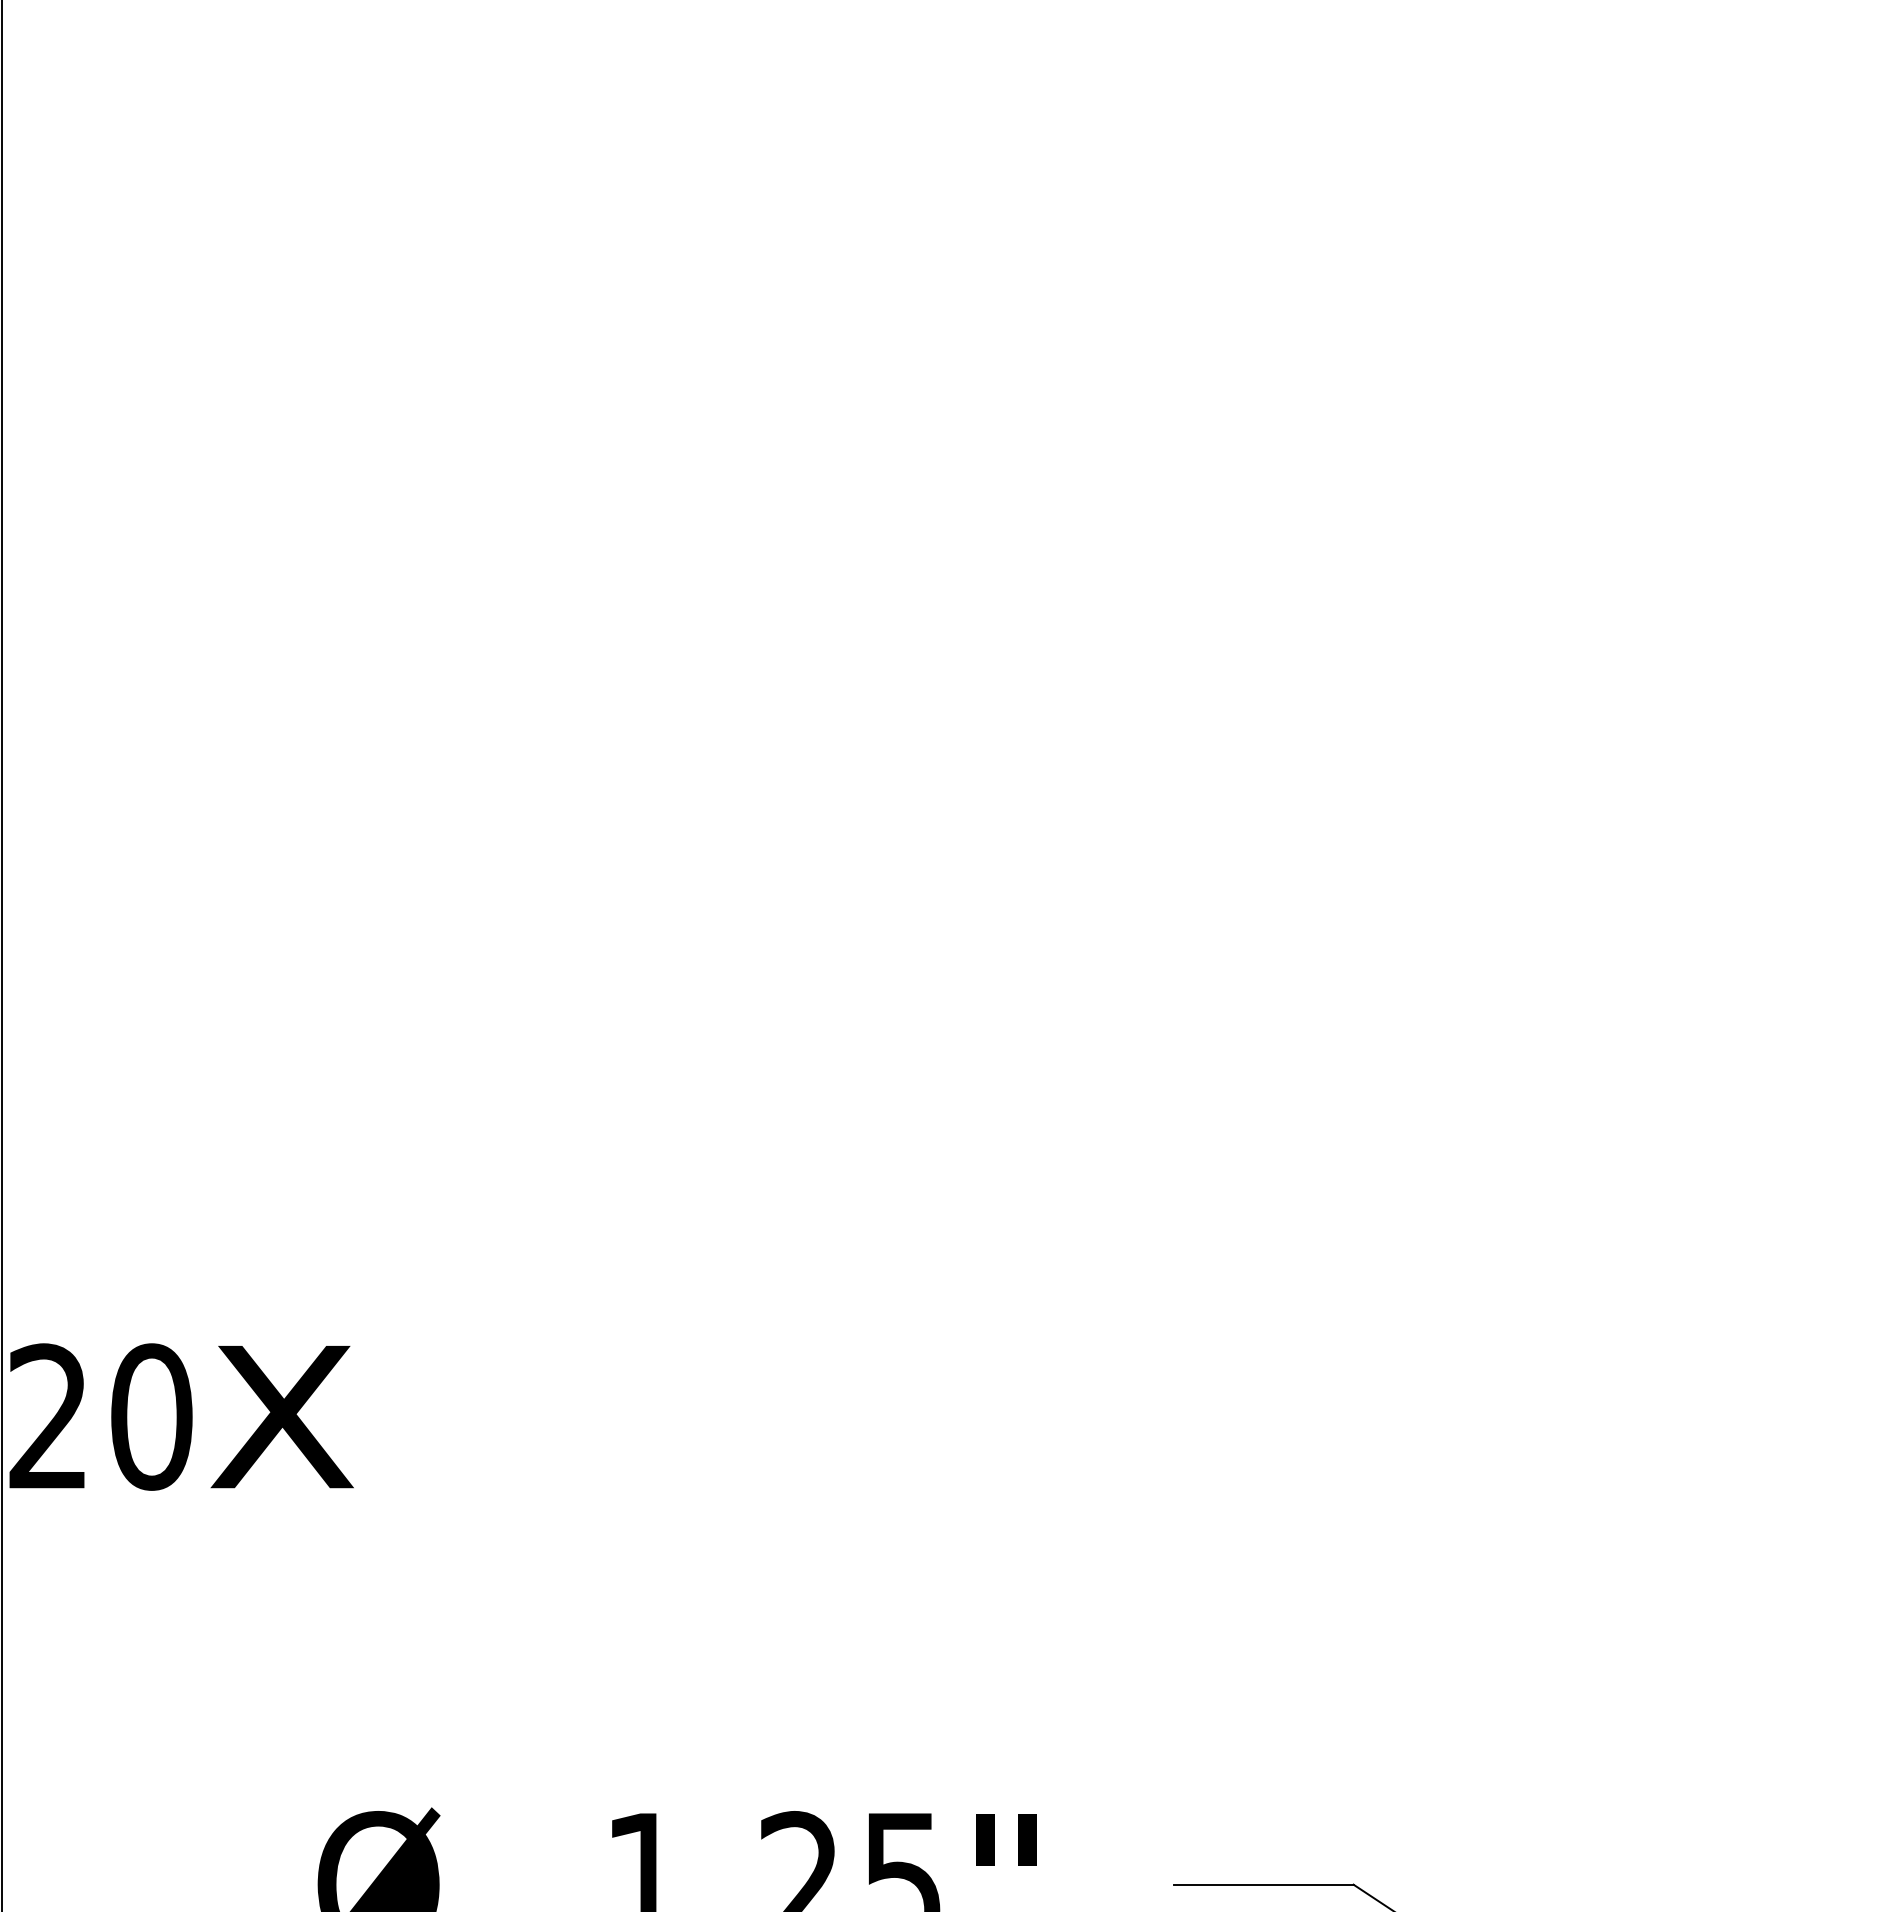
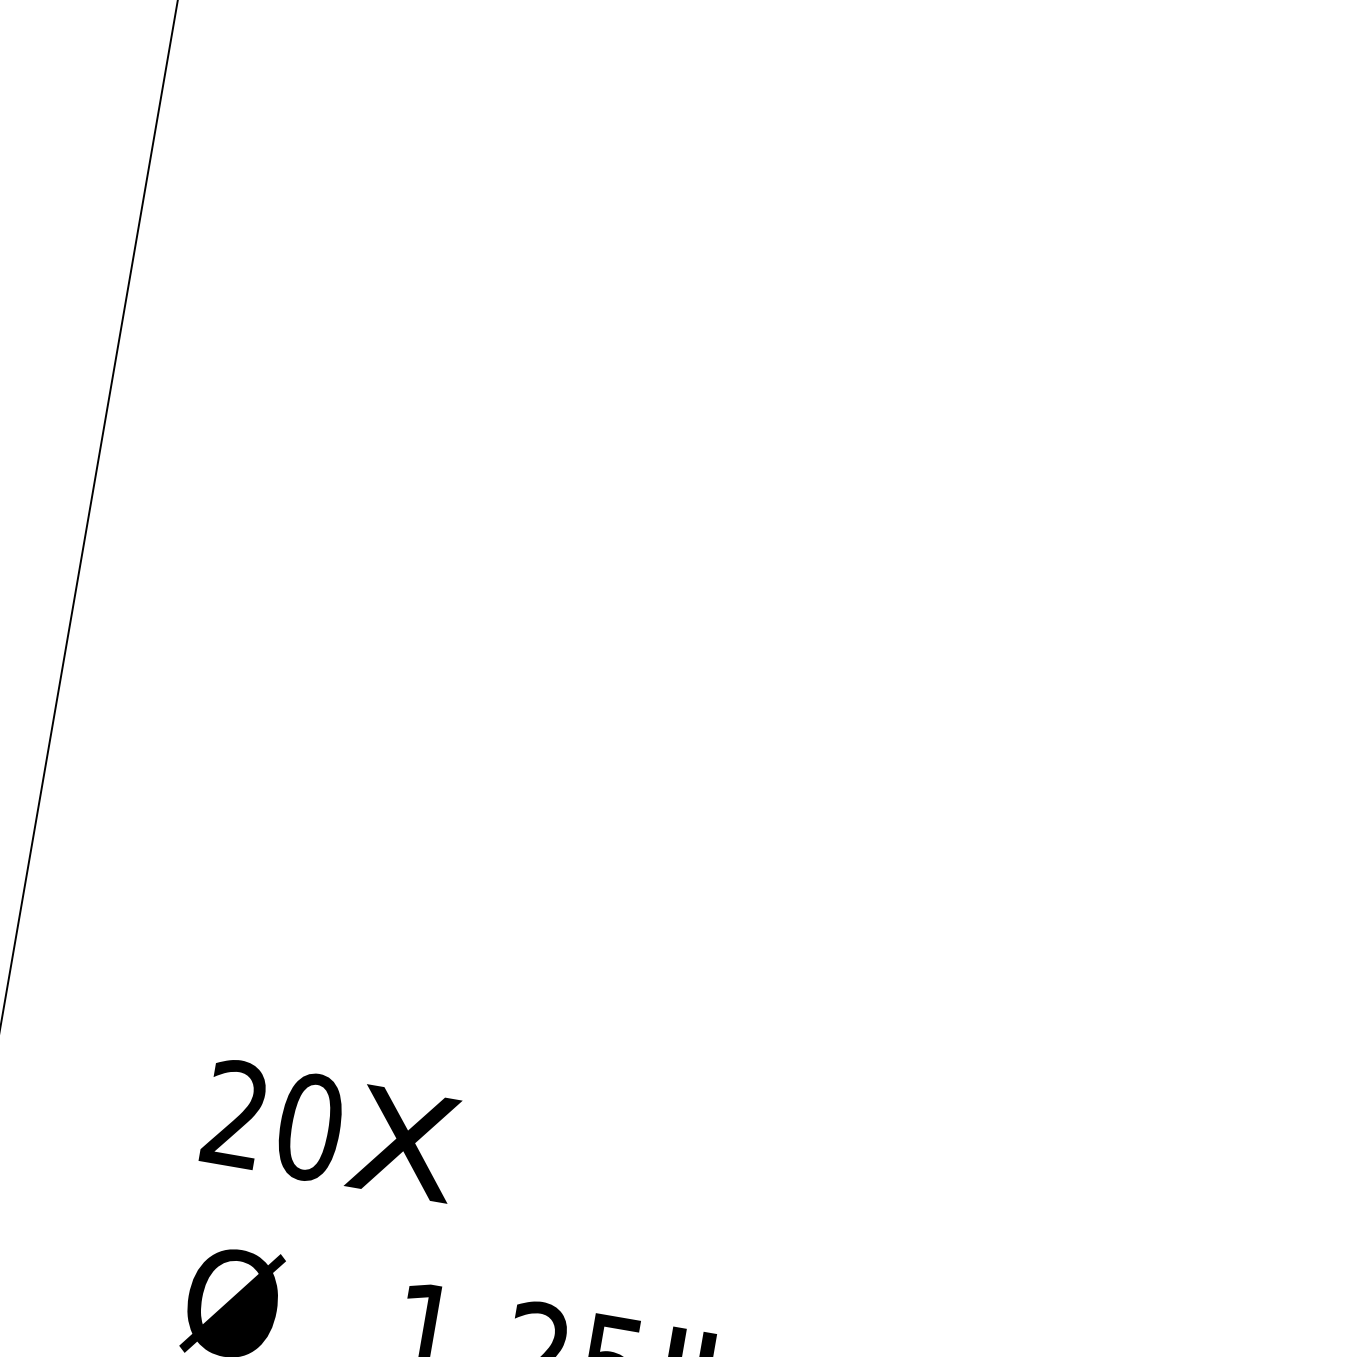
text: (181, 1416) -> (331, 1130), moved

